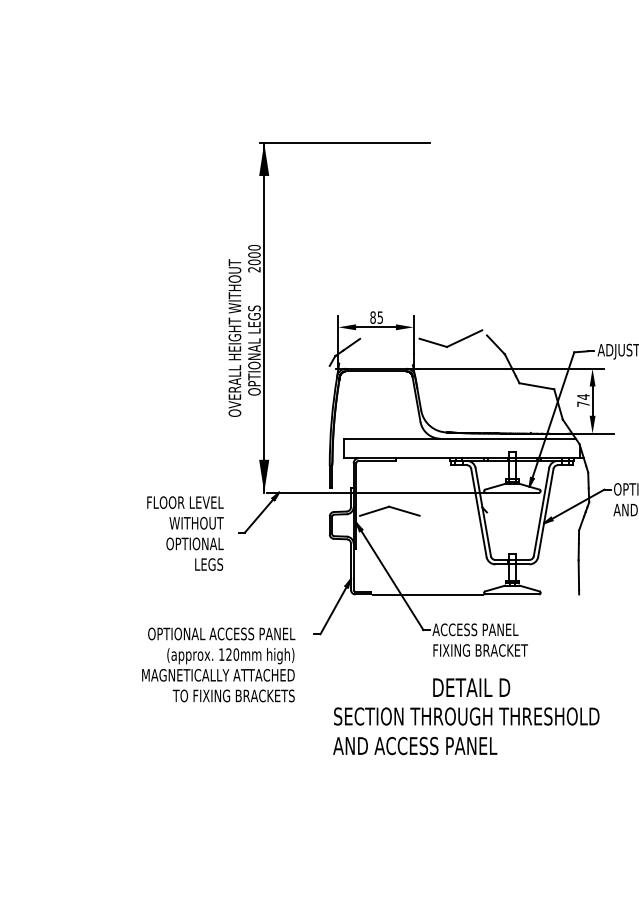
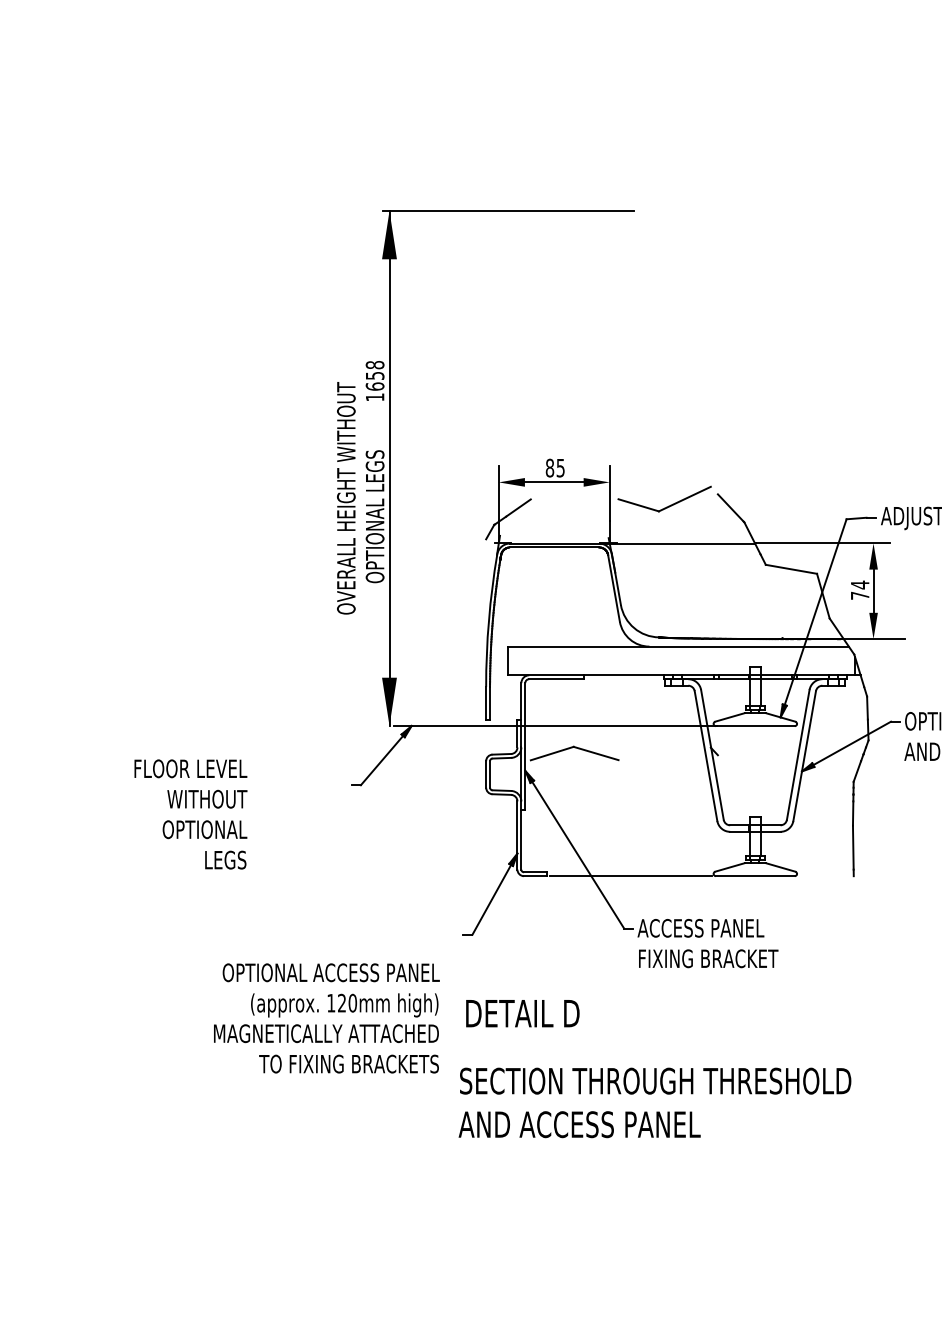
text: (254, 258) -> (375, 380), 2000 -> 1658
text: (185, 533) -> (190, 814), moved
text: (218, 664) -> (326, 1017), moved
text: (471, 687) -> (522, 1013), moved
text: (466, 731) -> (655, 1103), moved

